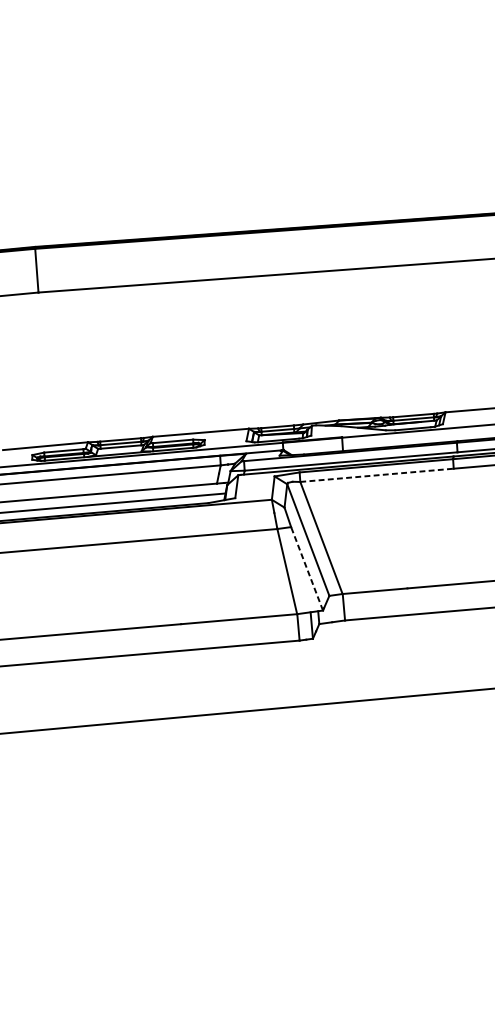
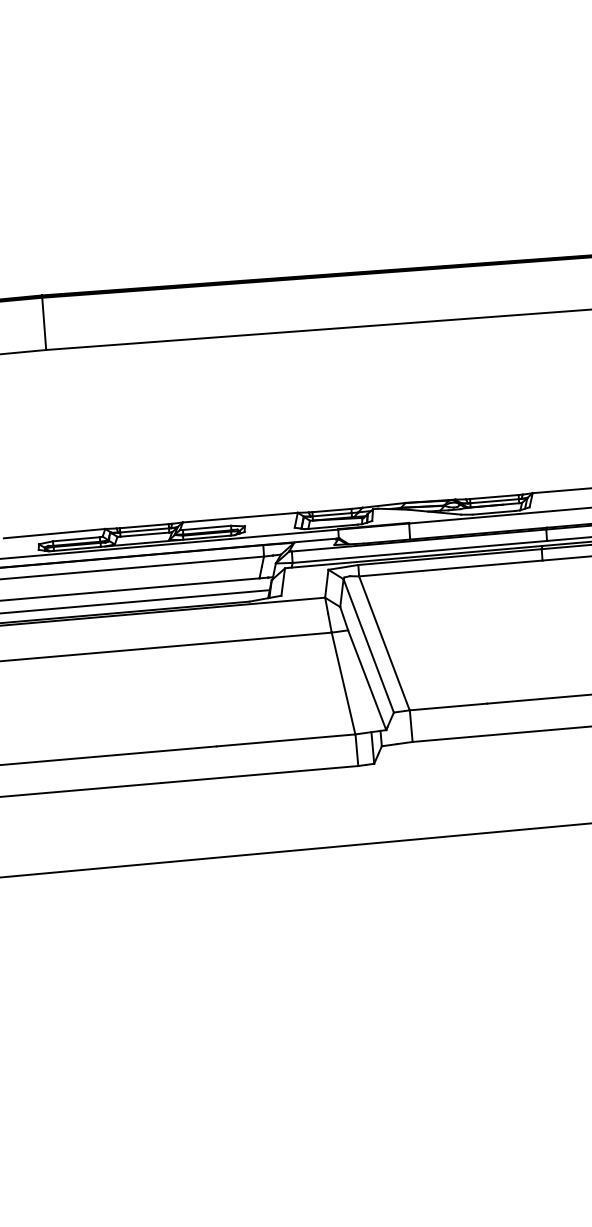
line: (377, 475) -> (451, 568), dashed -> solid
line: (307, 568) -> (367, 679), dashed -> solid

